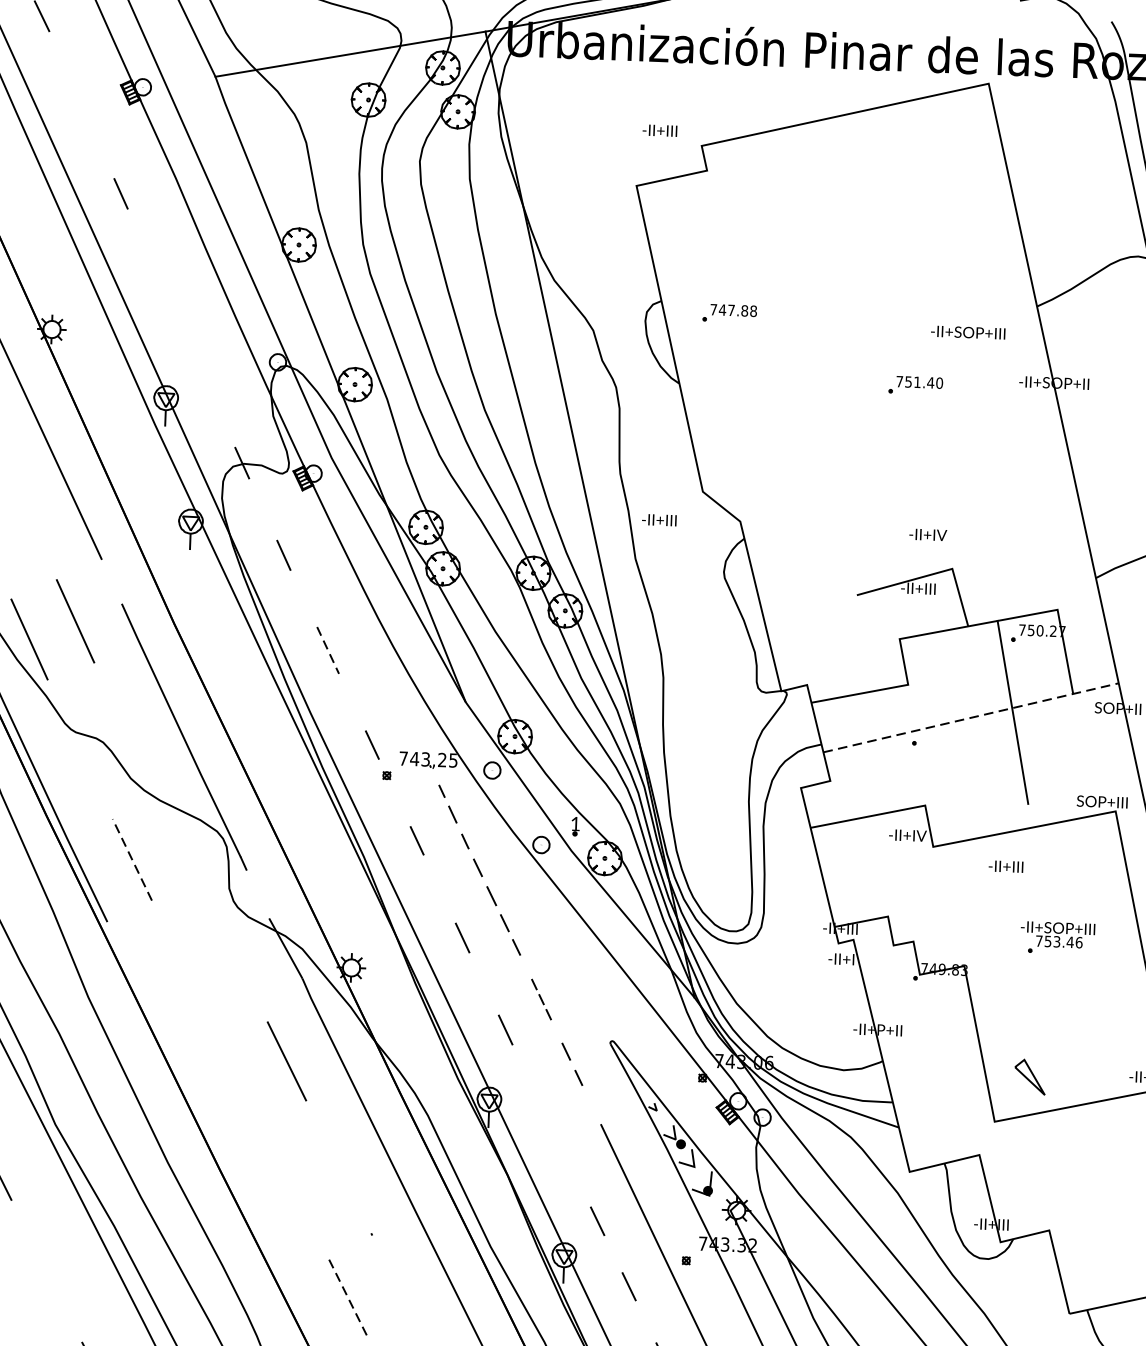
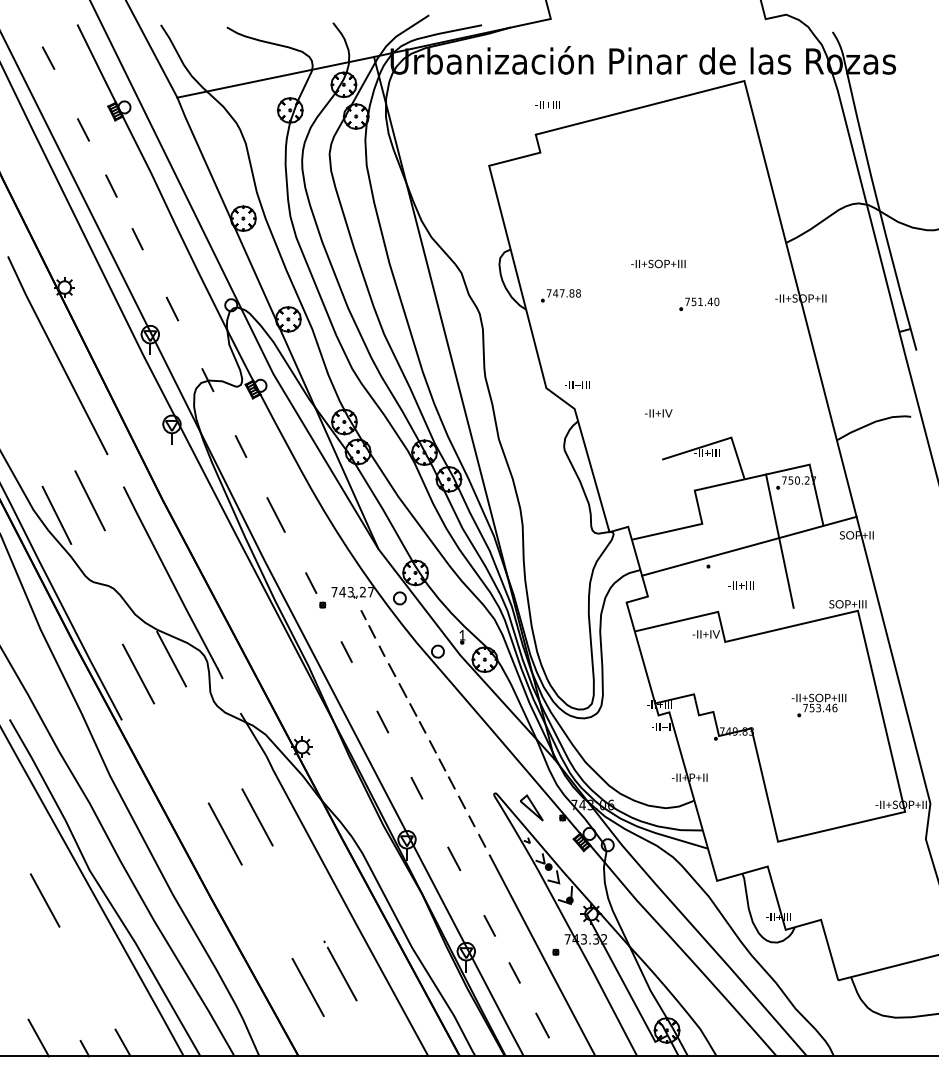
line: (85, 115) -> (83, 129), added
text: (659, 130) -> (547, 104), moved
line: (153, 267) -> (137, 239), added
part: (729, 313) -> (560, 295), moved
text: (968, 331) -> (658, 263), moved
line: (197, 363) -> (172, 308), added
text: (659, 519) -> (577, 384), moved
text: (927, 535) -> (658, 413), moved
line: (328, 651) -> (276, 515), dashed -> solid
line: (971, 718) -> (749, 546), dashed -> solid
text: (452, 760) -> (370, 592), 743,25 -> 743,27
line: (178, 840) -> (171, 658), added
line: (132, 859) -> (138, 673), dashed -> solid
text: (1005, 866) -> (740, 585), moved
part: (541, 999) -> (442, 764), size x1.67
part: (1029, 1076) -> (531, 807), moved
line: (241, 1081) -> (224, 833), added
line: (592, 1104) -> (482, 840), added
line: (553, 1127) -> (454, 858), added
line: (393, 1278) -> (341, 973), added
line: (346, 1295) -> (307, 987), dashed -> solid

